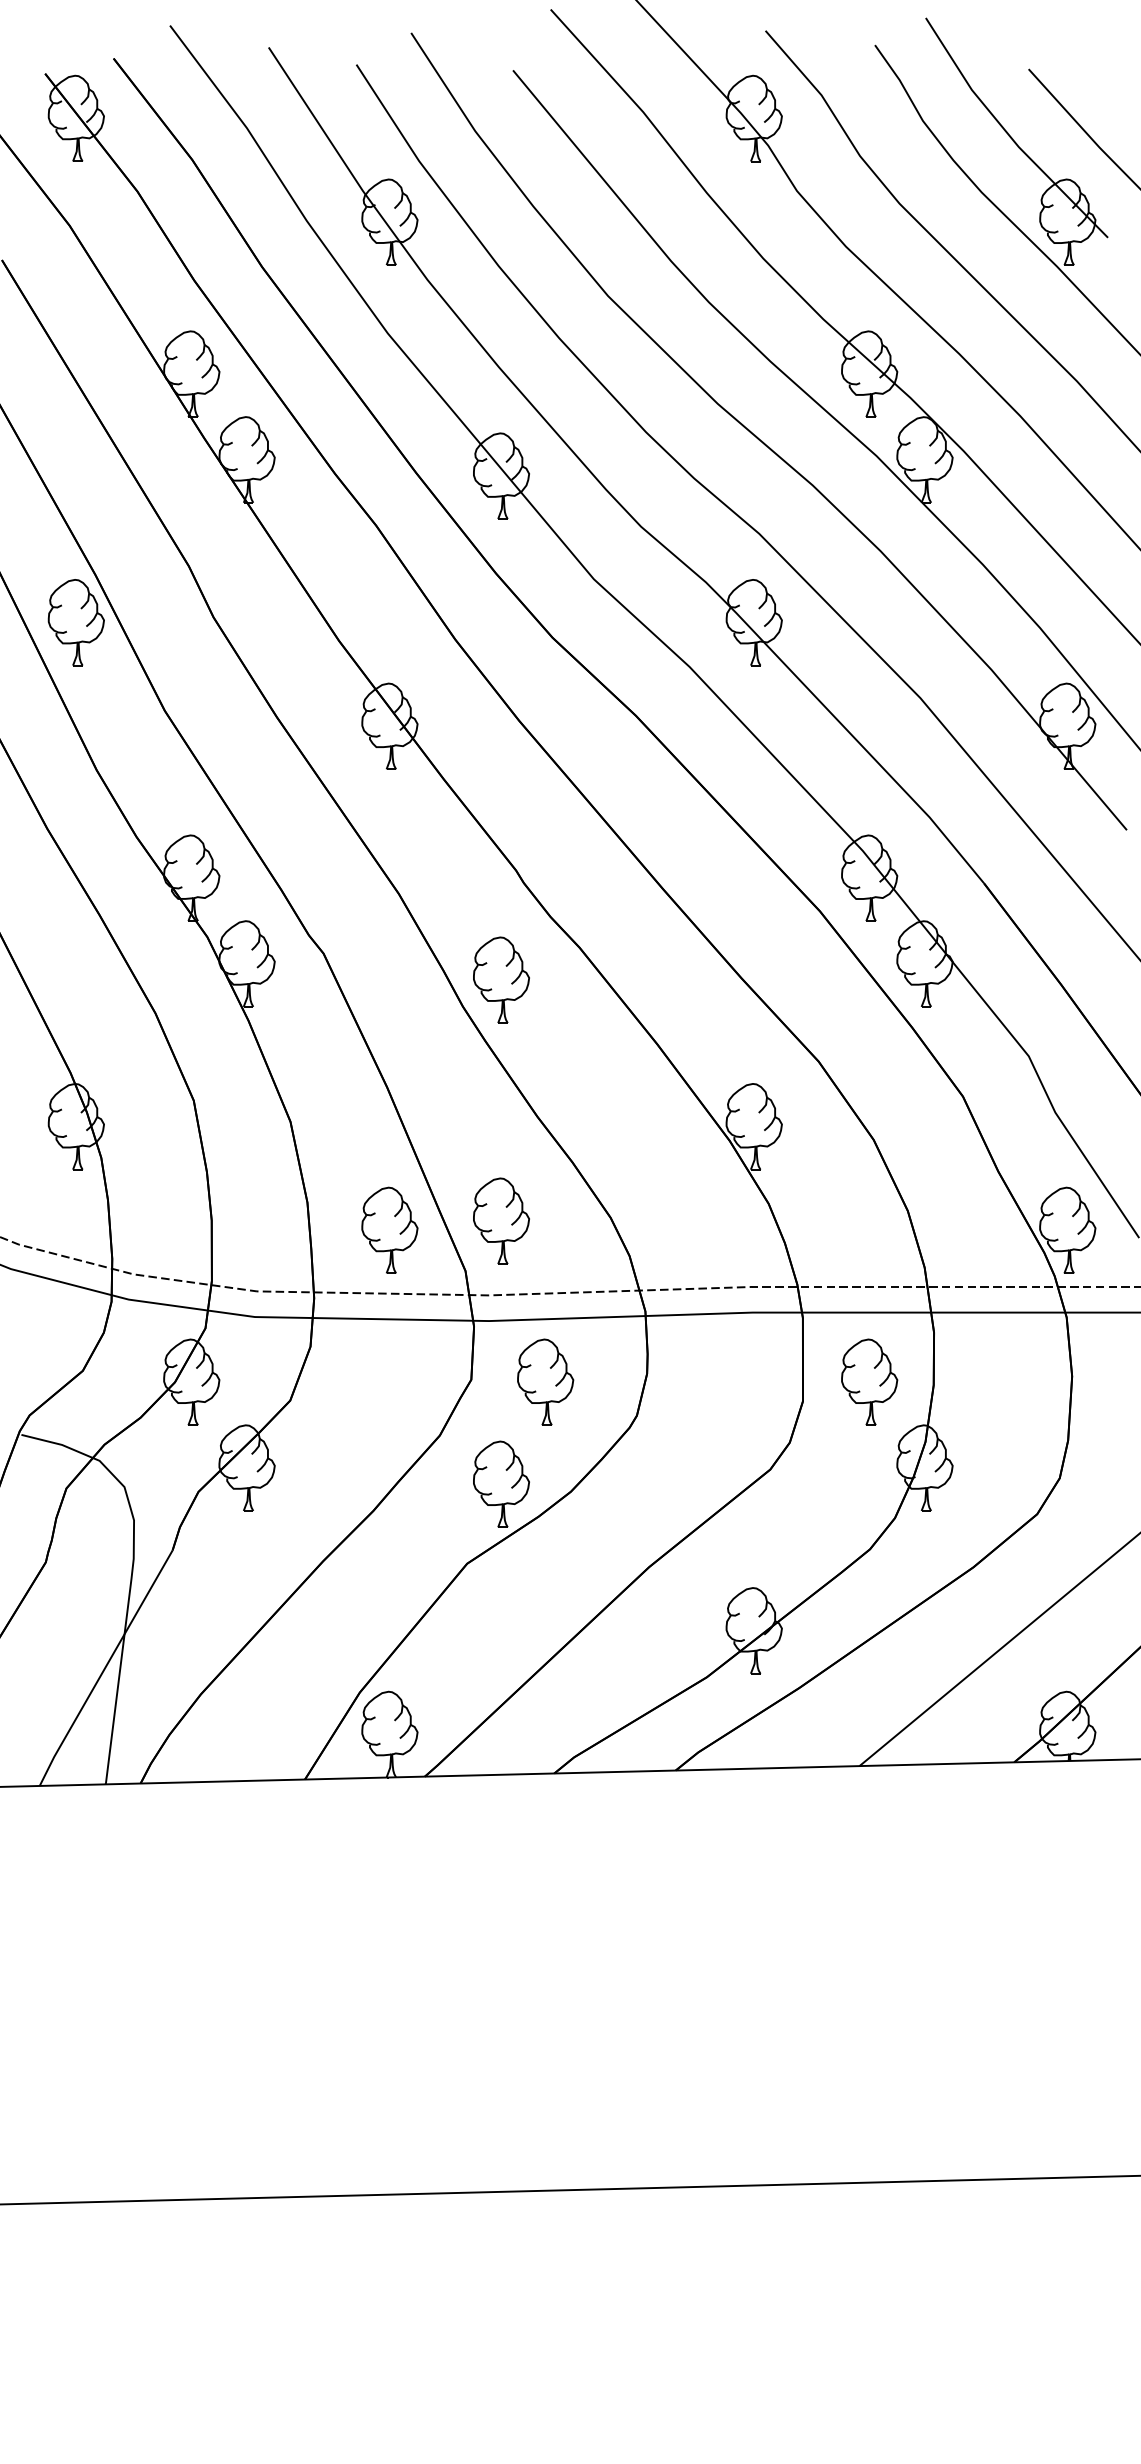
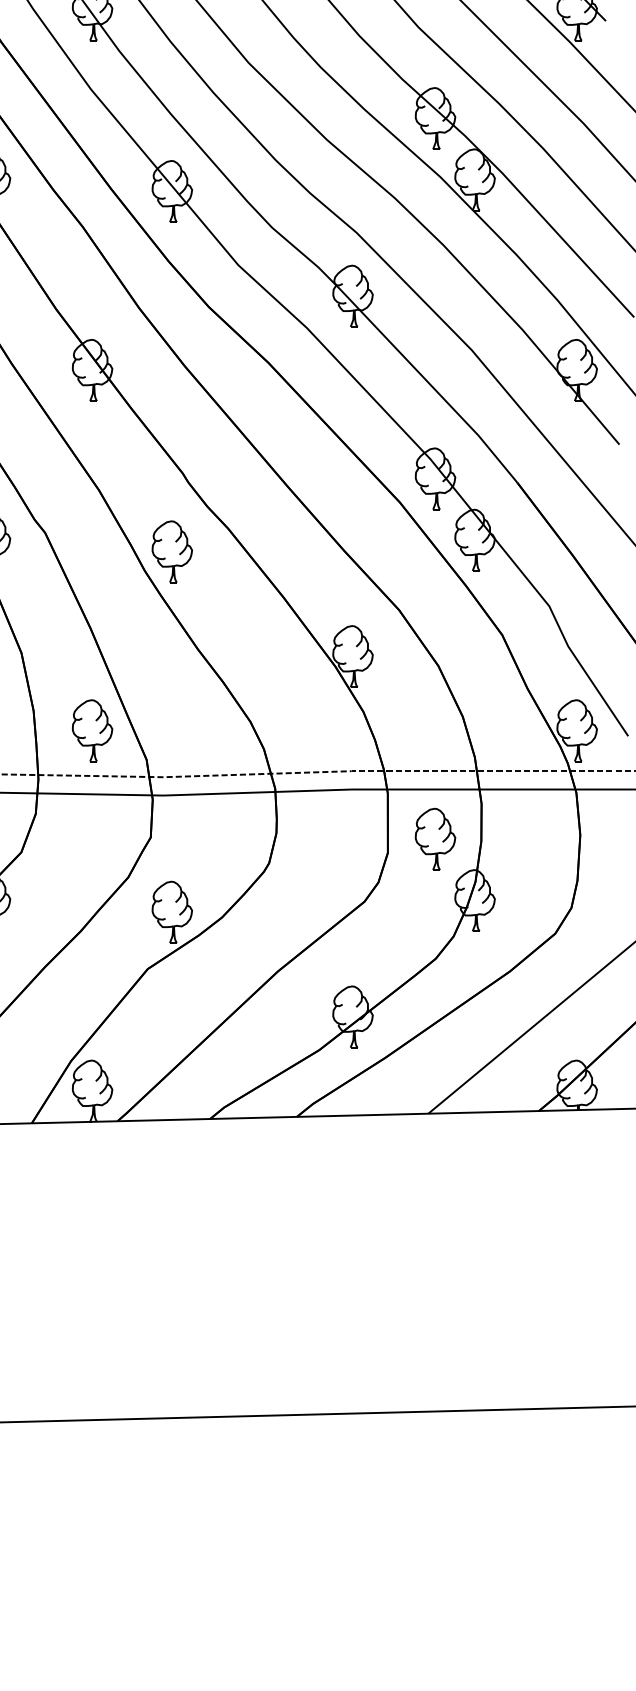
part: (501, 1220) -> (172, 723), removed
part: (545, 1381) -> (203, 838), removed

